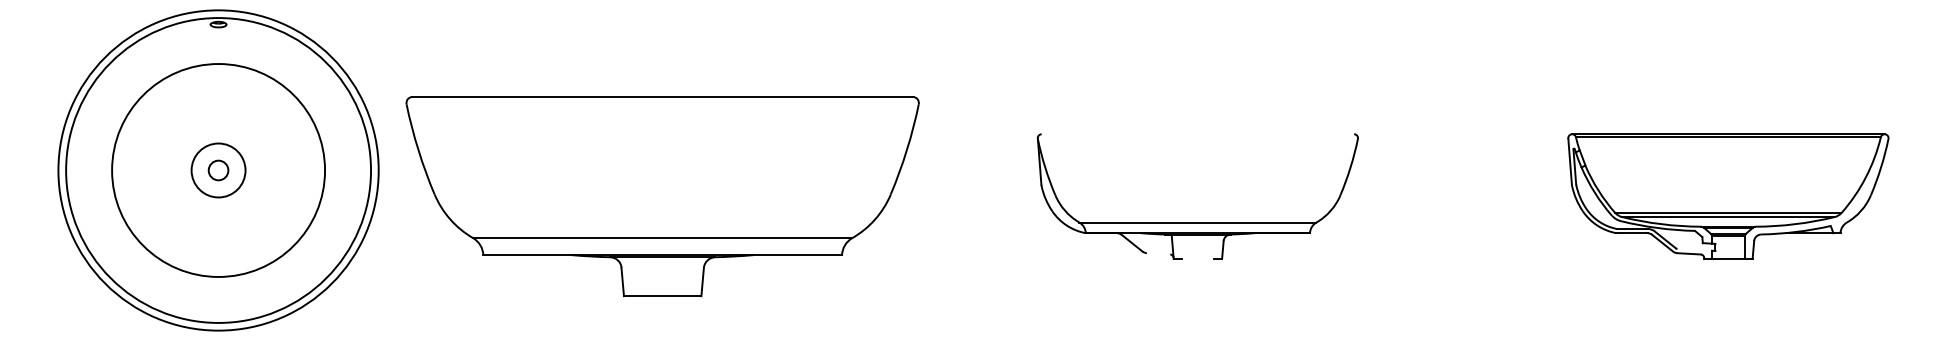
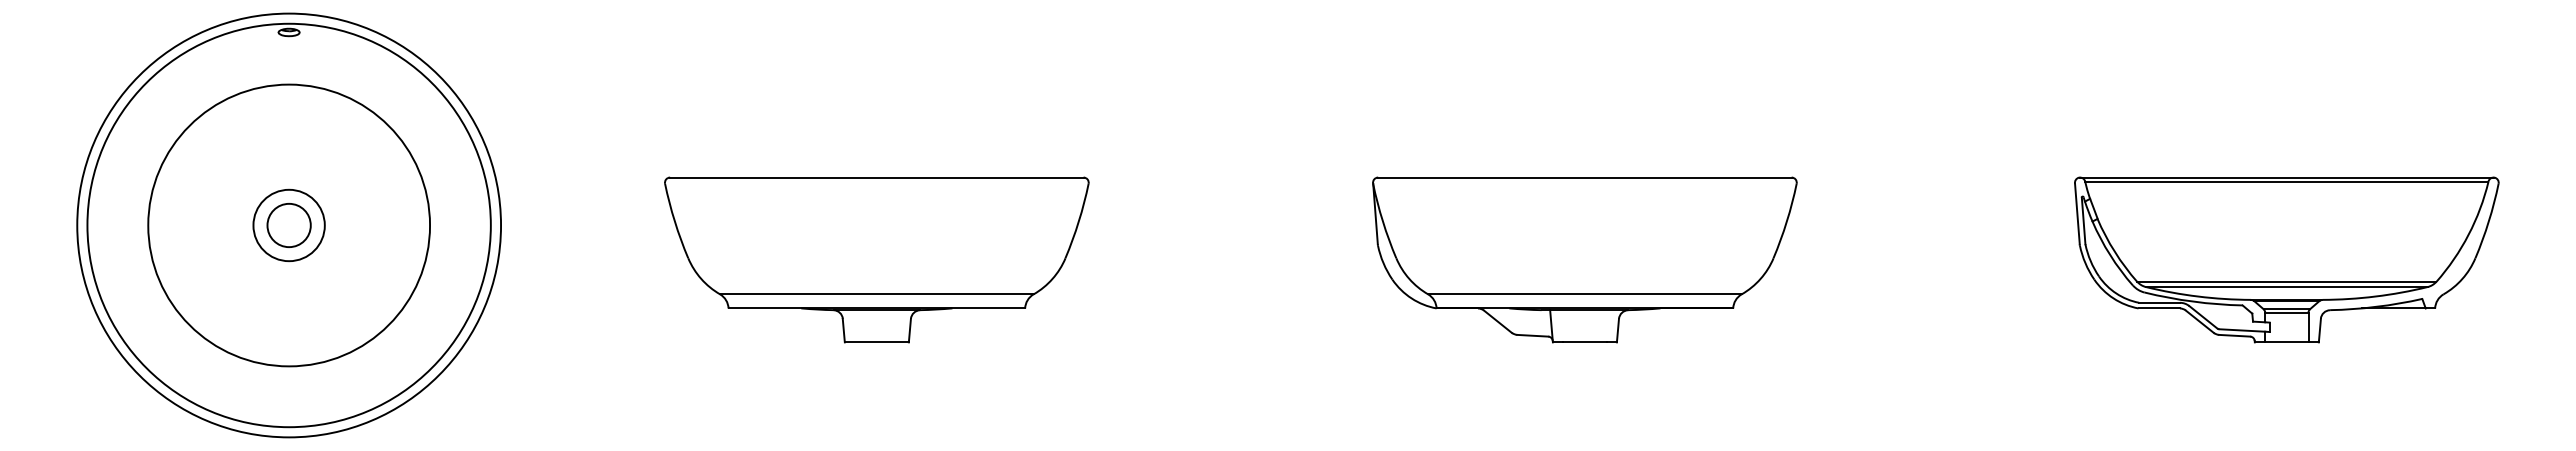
line: (1197, 134) -> (1584, 177), added
circle: (218, 170) -> (288, 225), size x1.67
part: (662, 196) -> (876, 259), size x0.62
line: (1694, 249) -> (2242, 330), added
line: (1158, 253) -> (1532, 335), added
line: (1197, 258) -> (1584, 342), added

